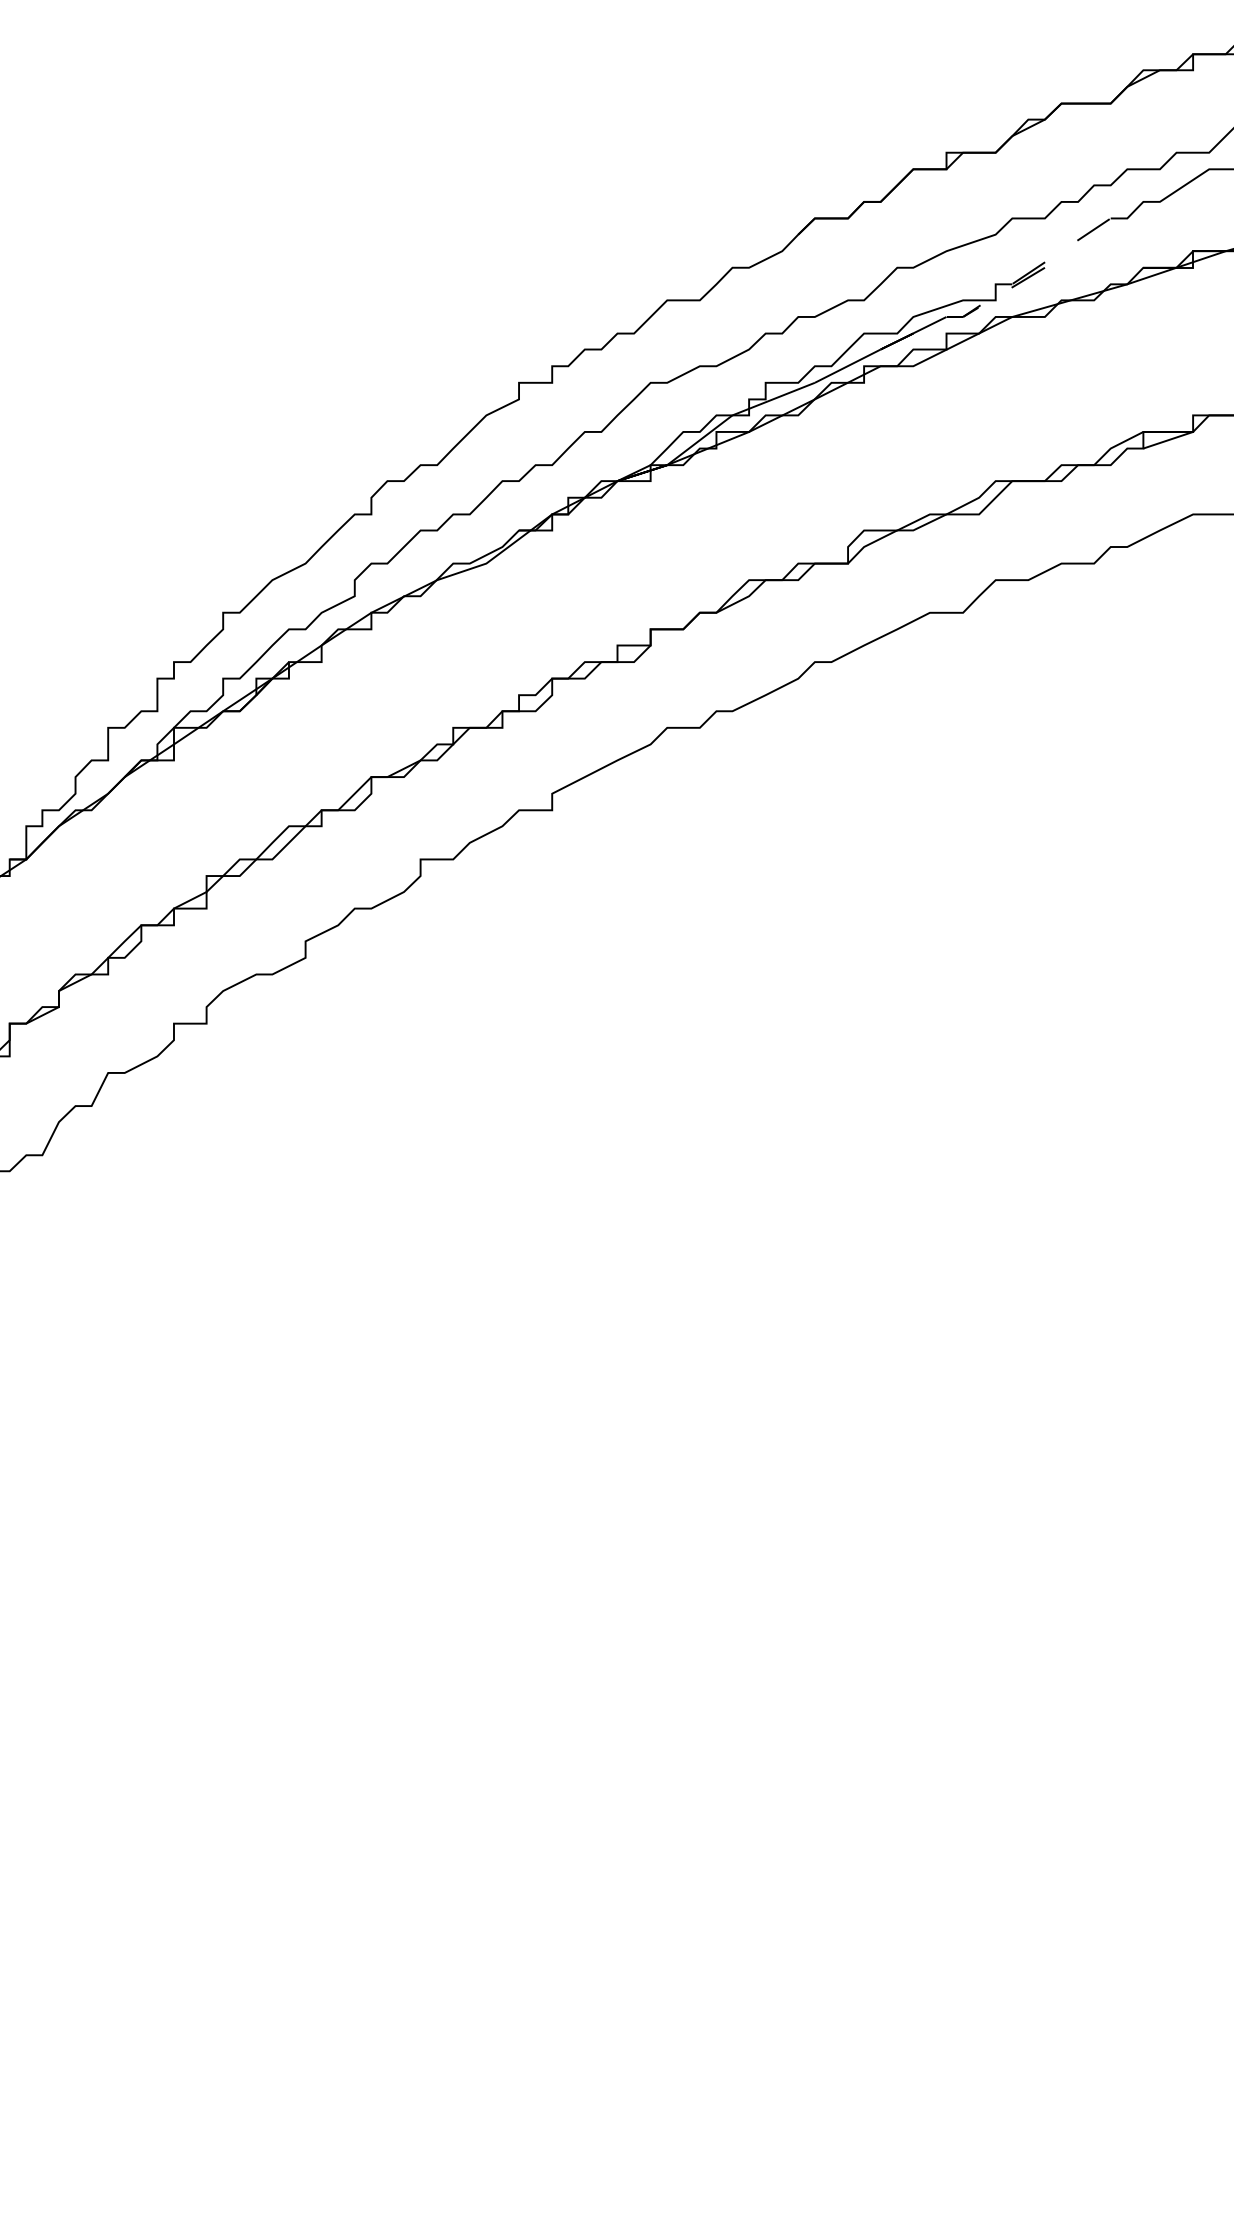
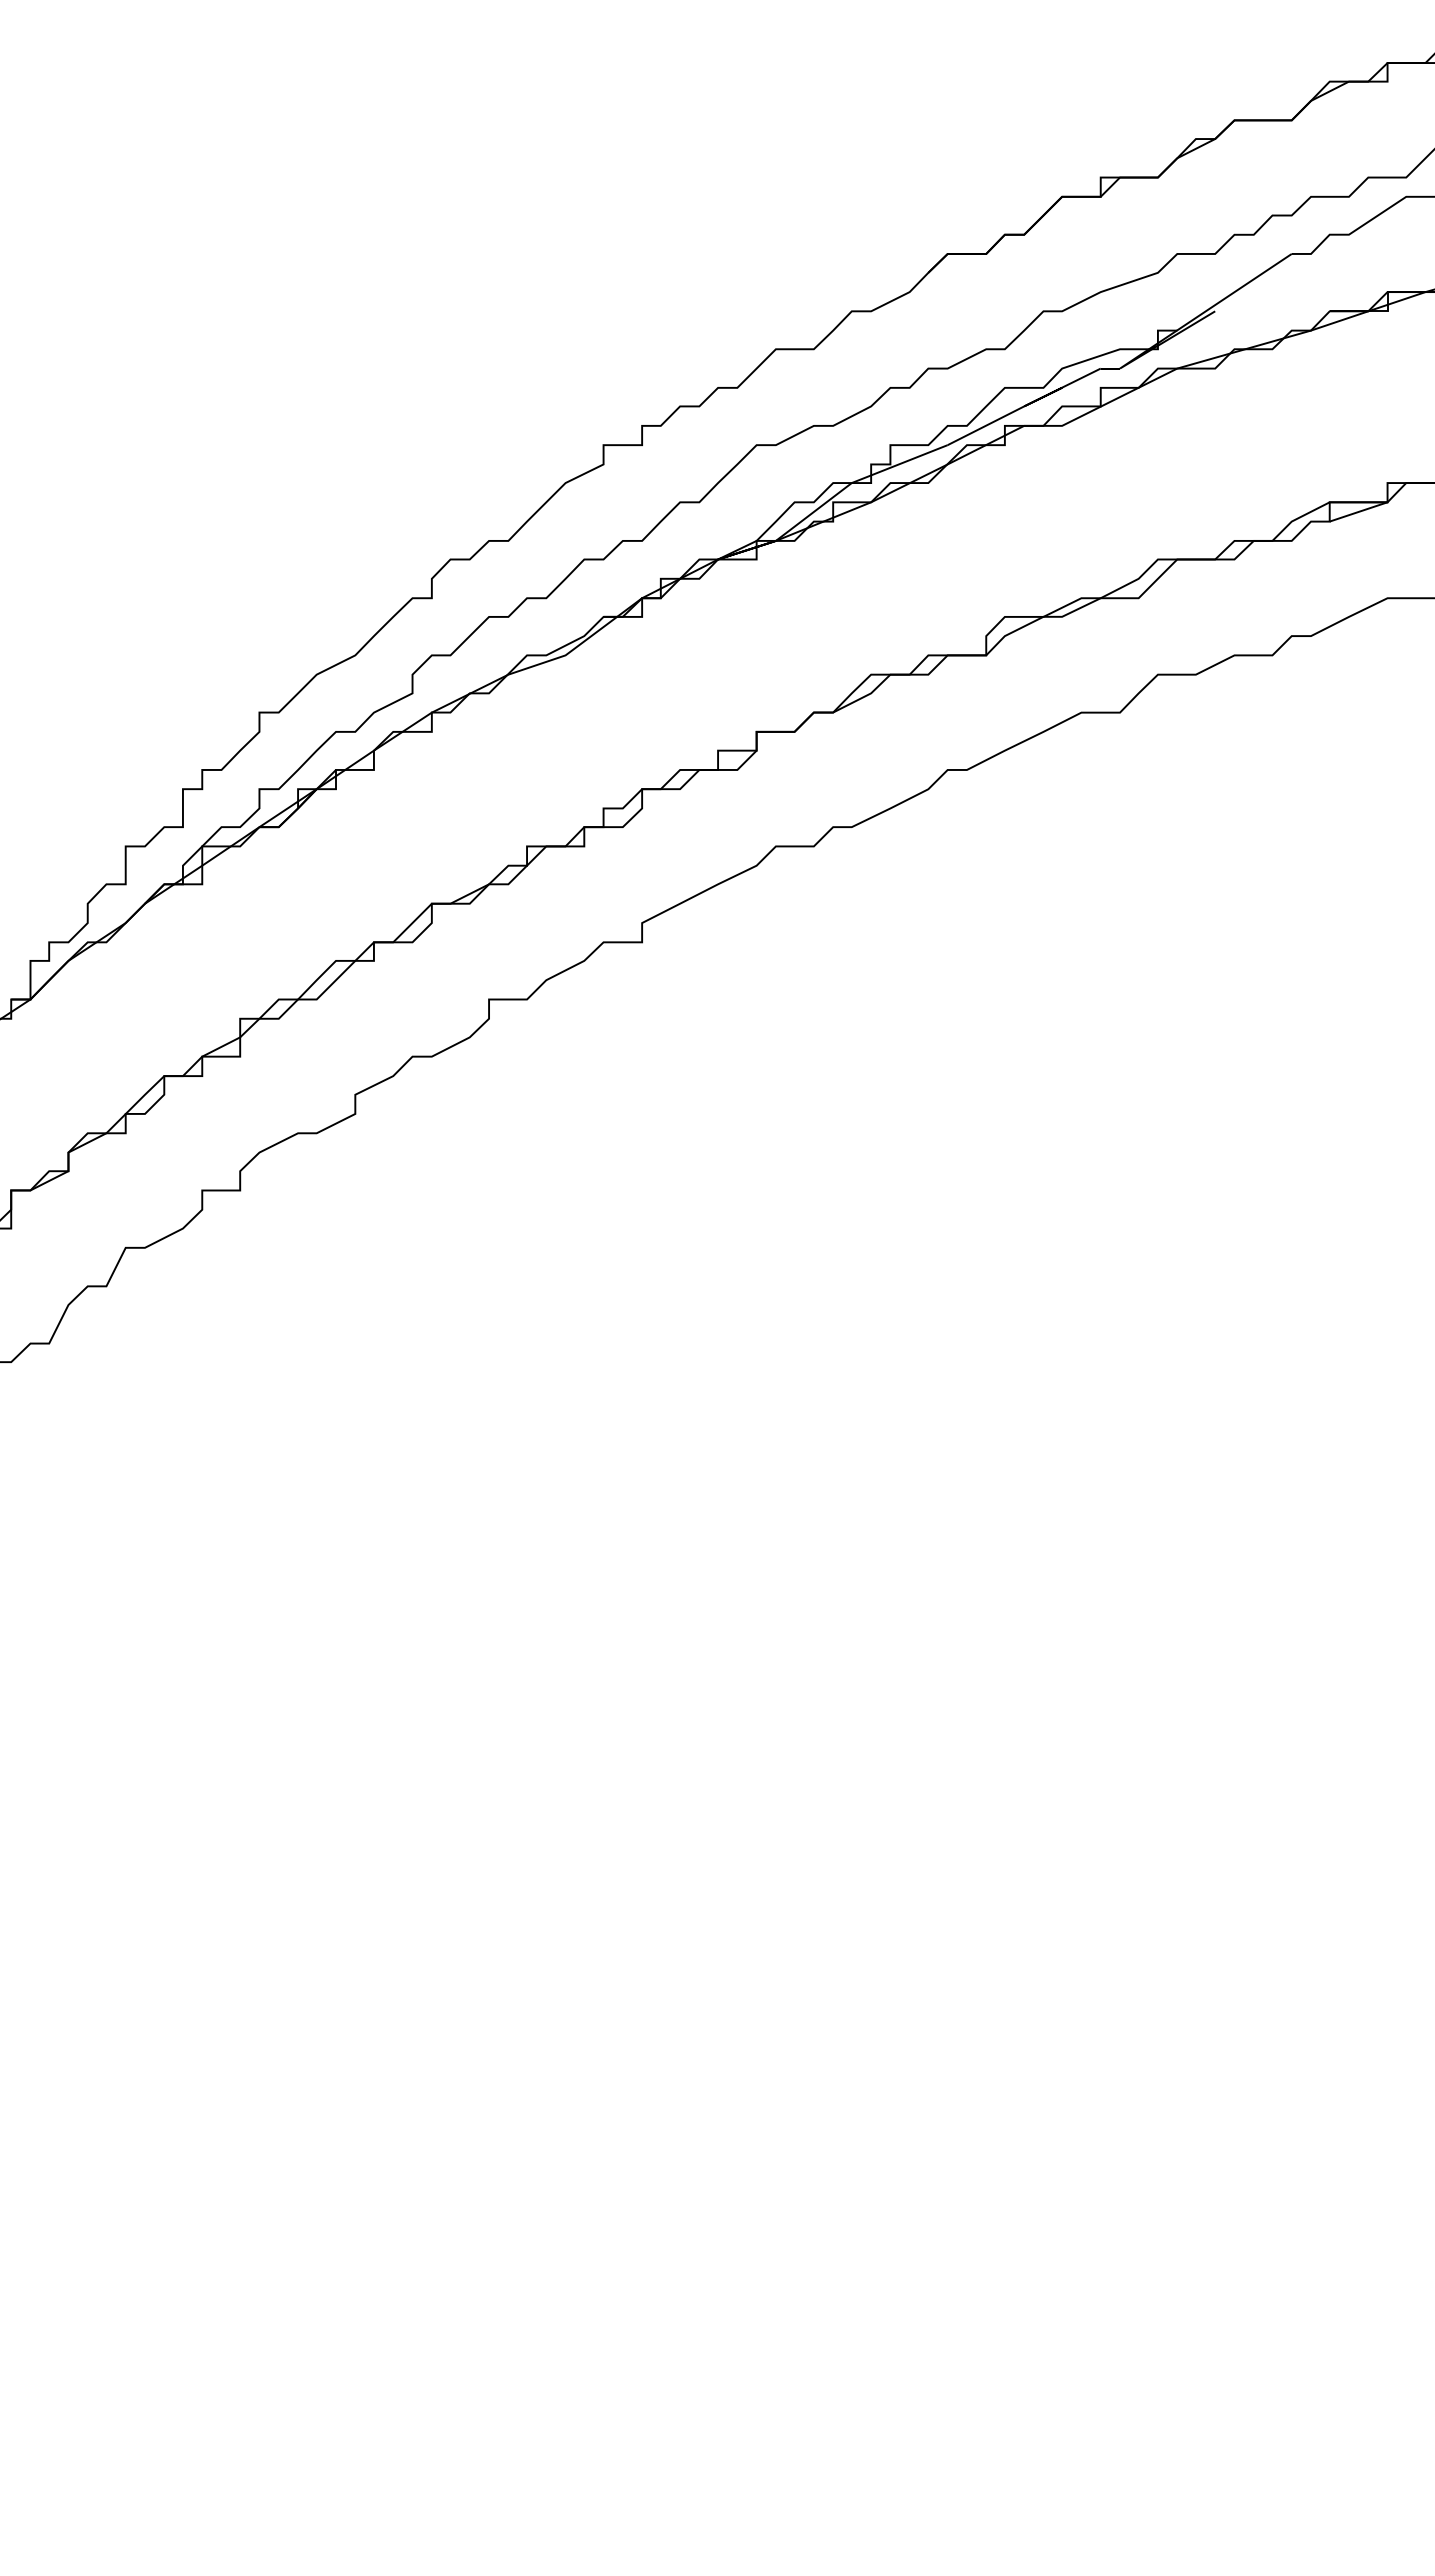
line: (997, 294) -> (1159, 342), dashed -> solid

